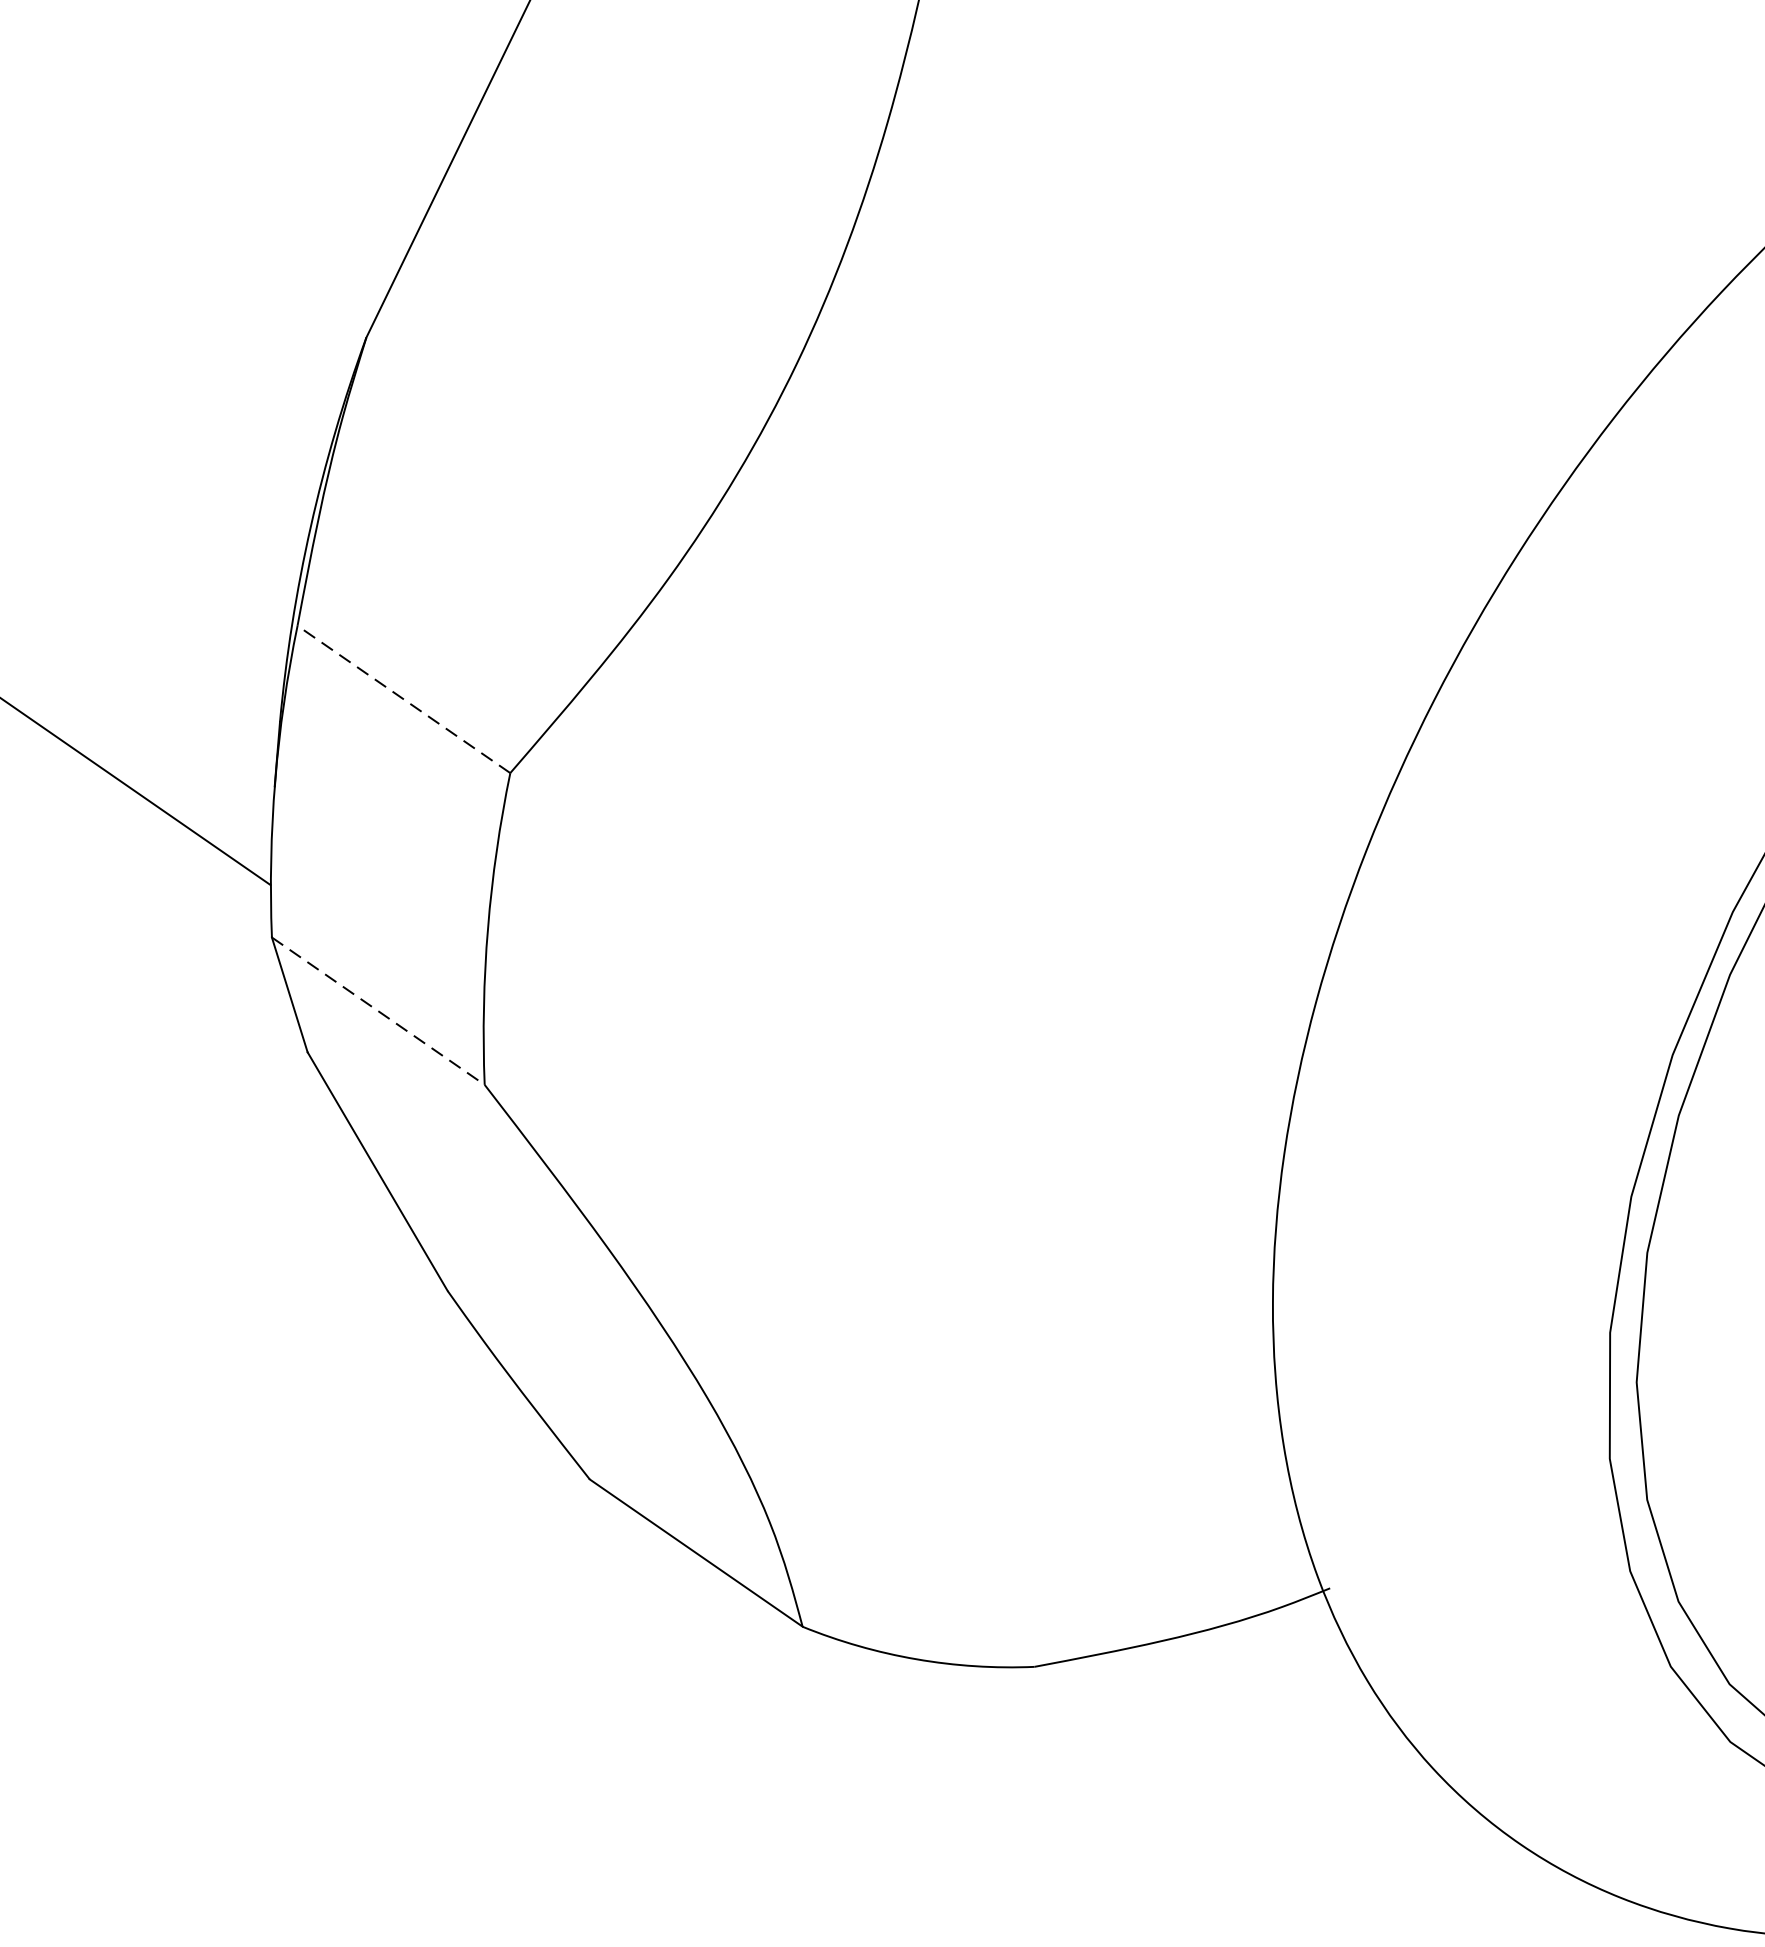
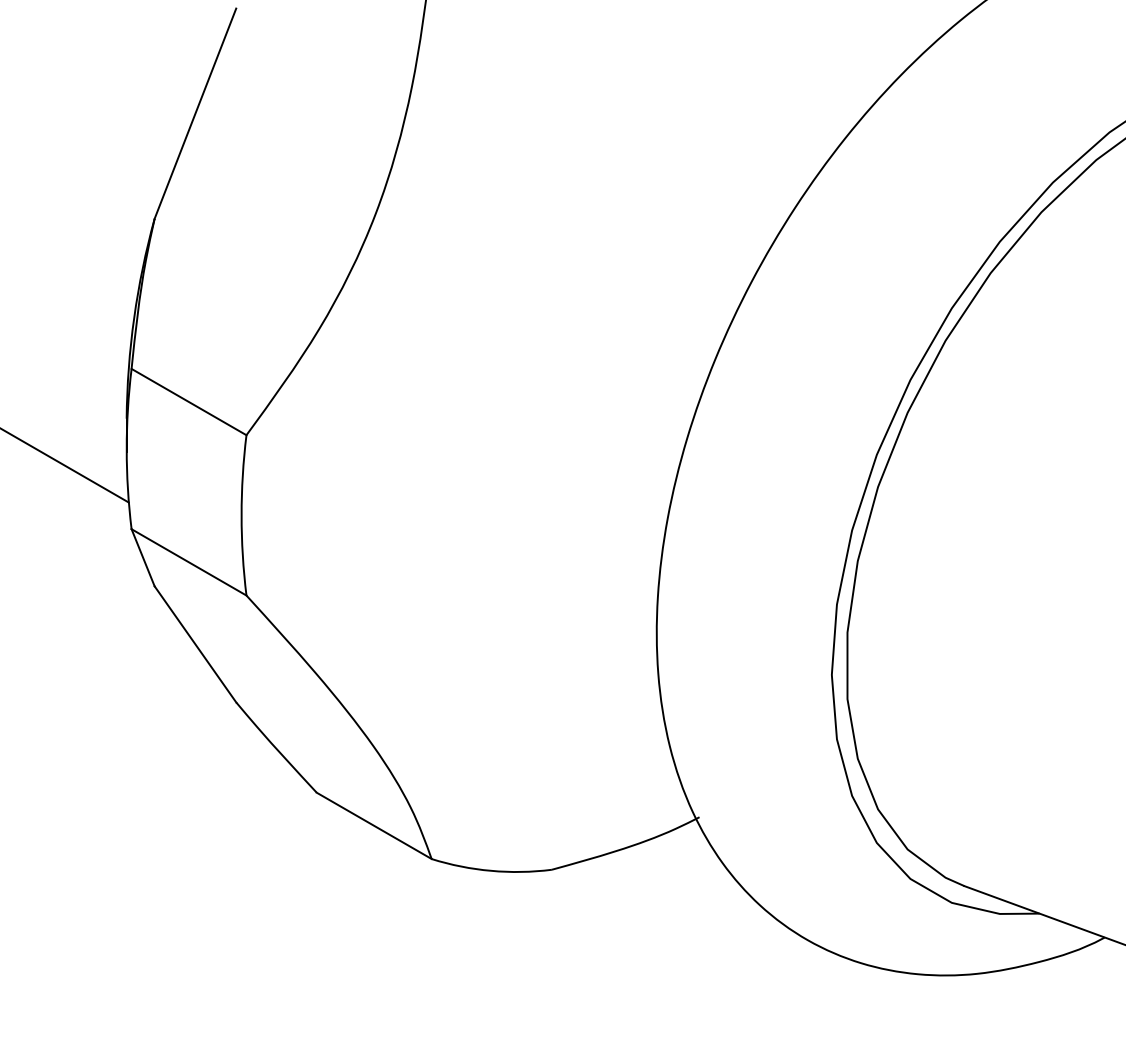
line: (402, 698) -> (188, 401), dashed -> solid
line: (379, 1011) -> (189, 562), dashed -> solid

